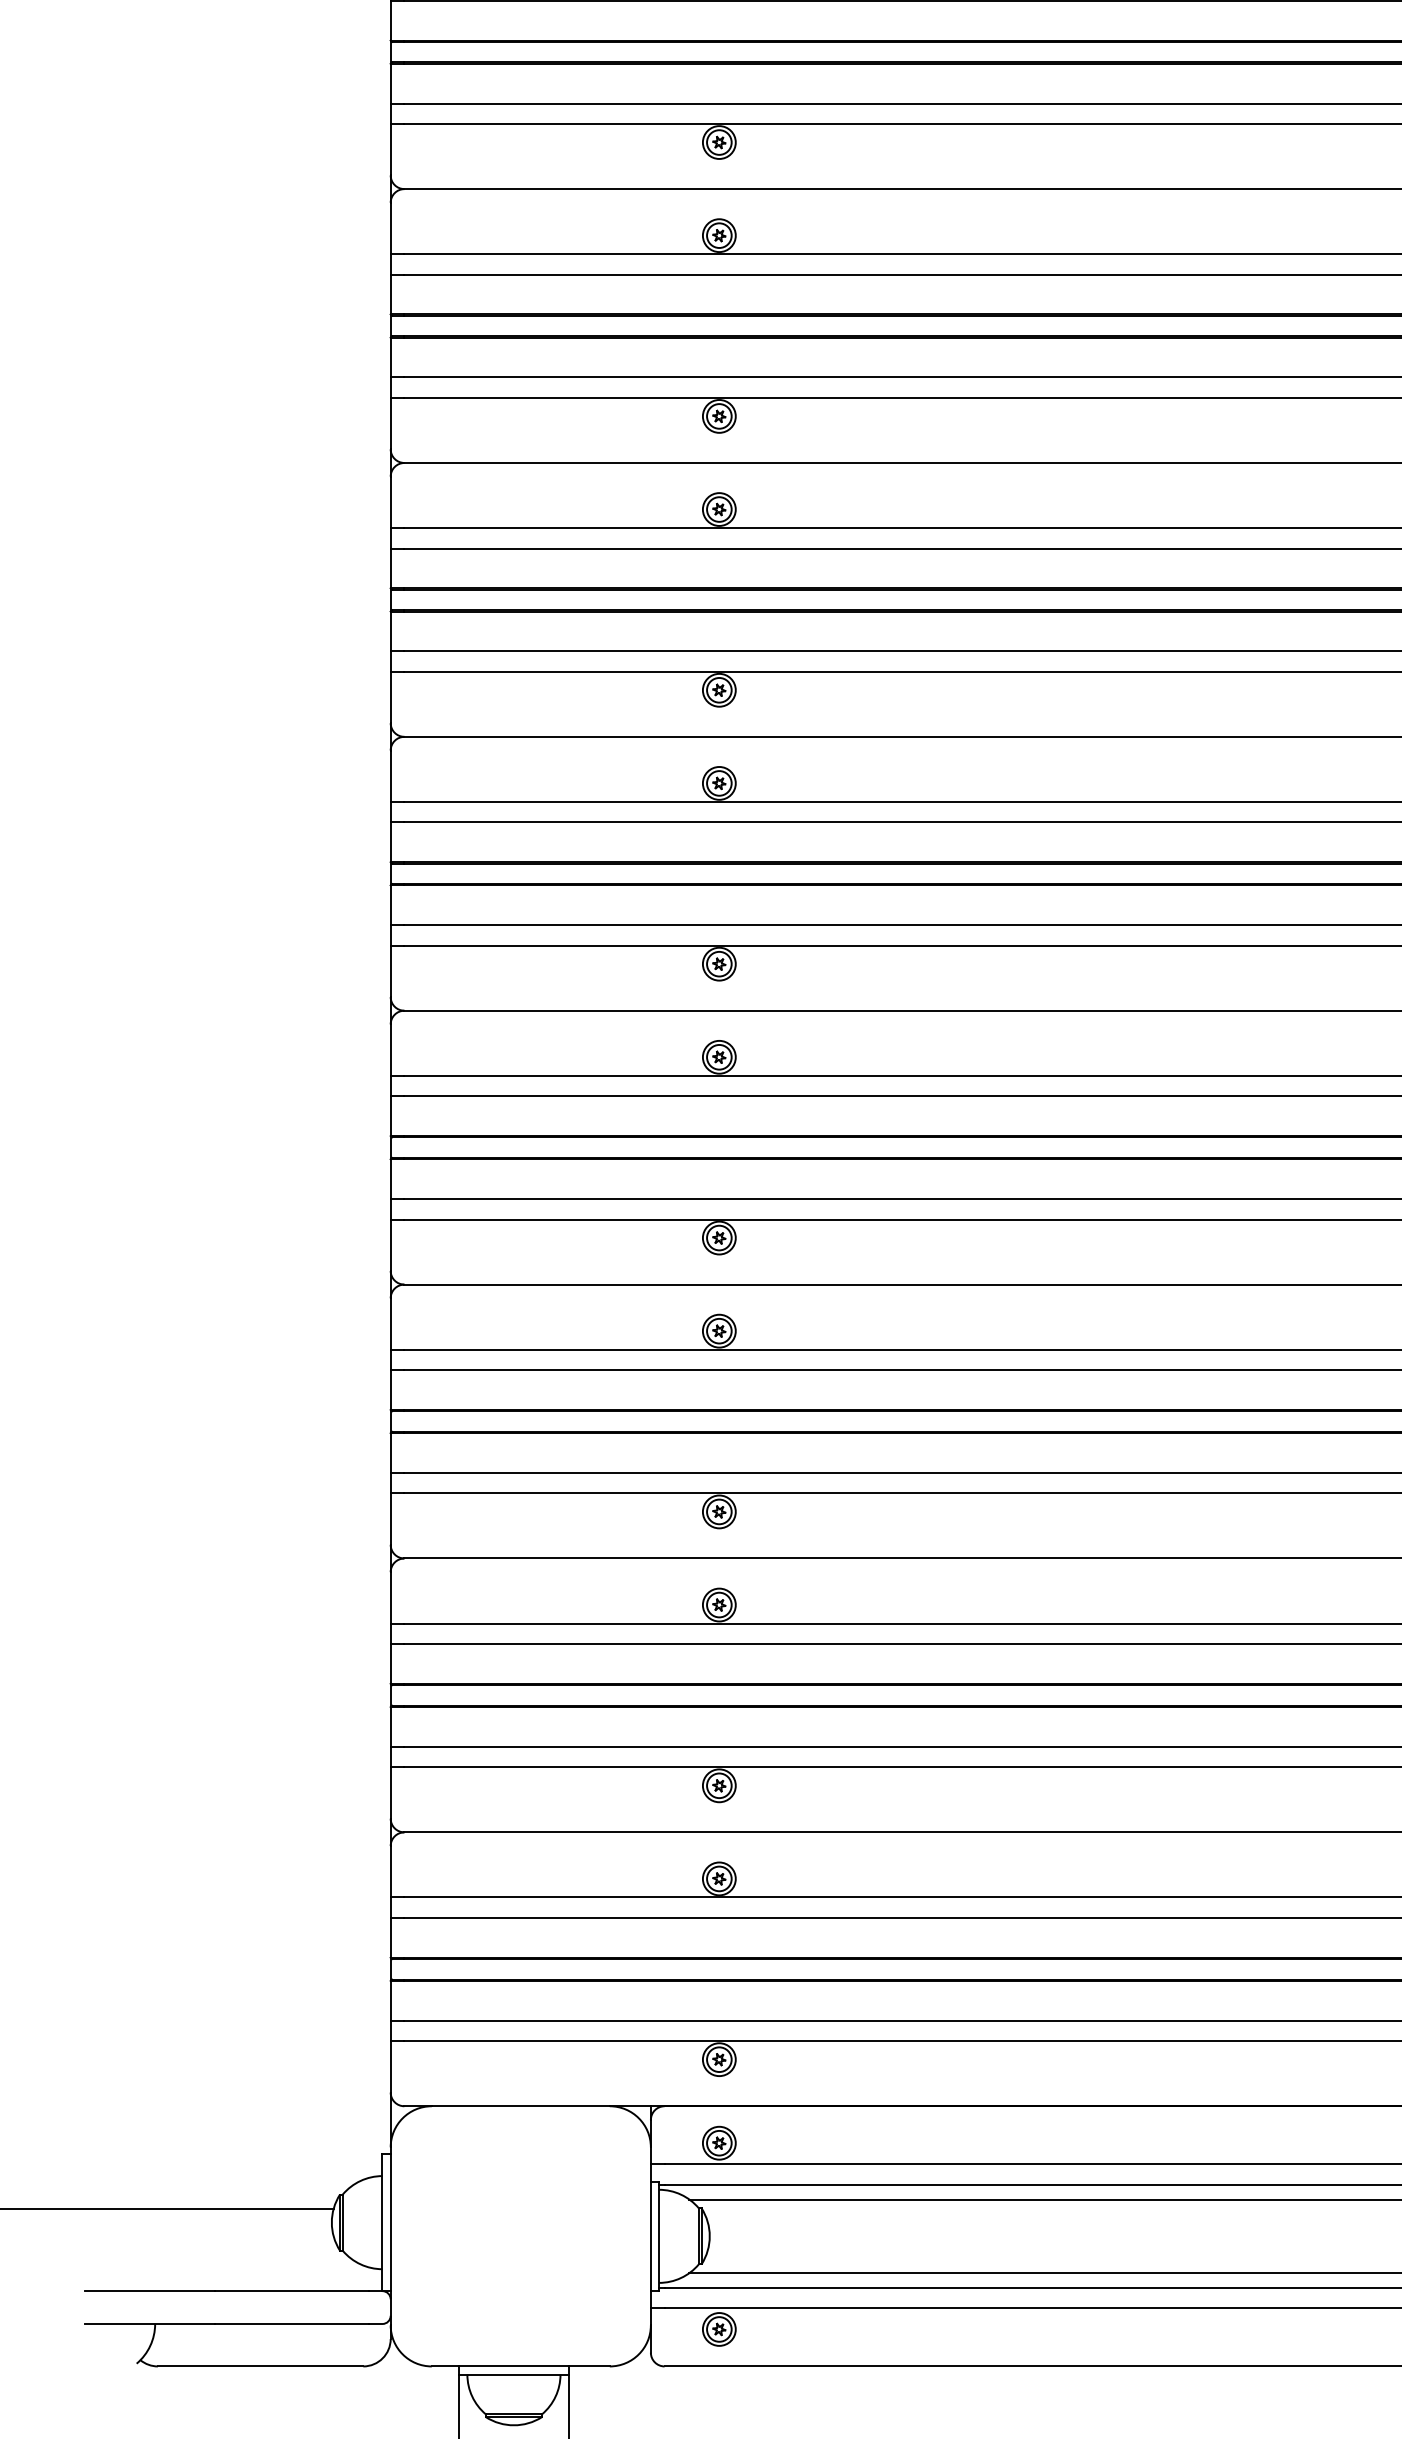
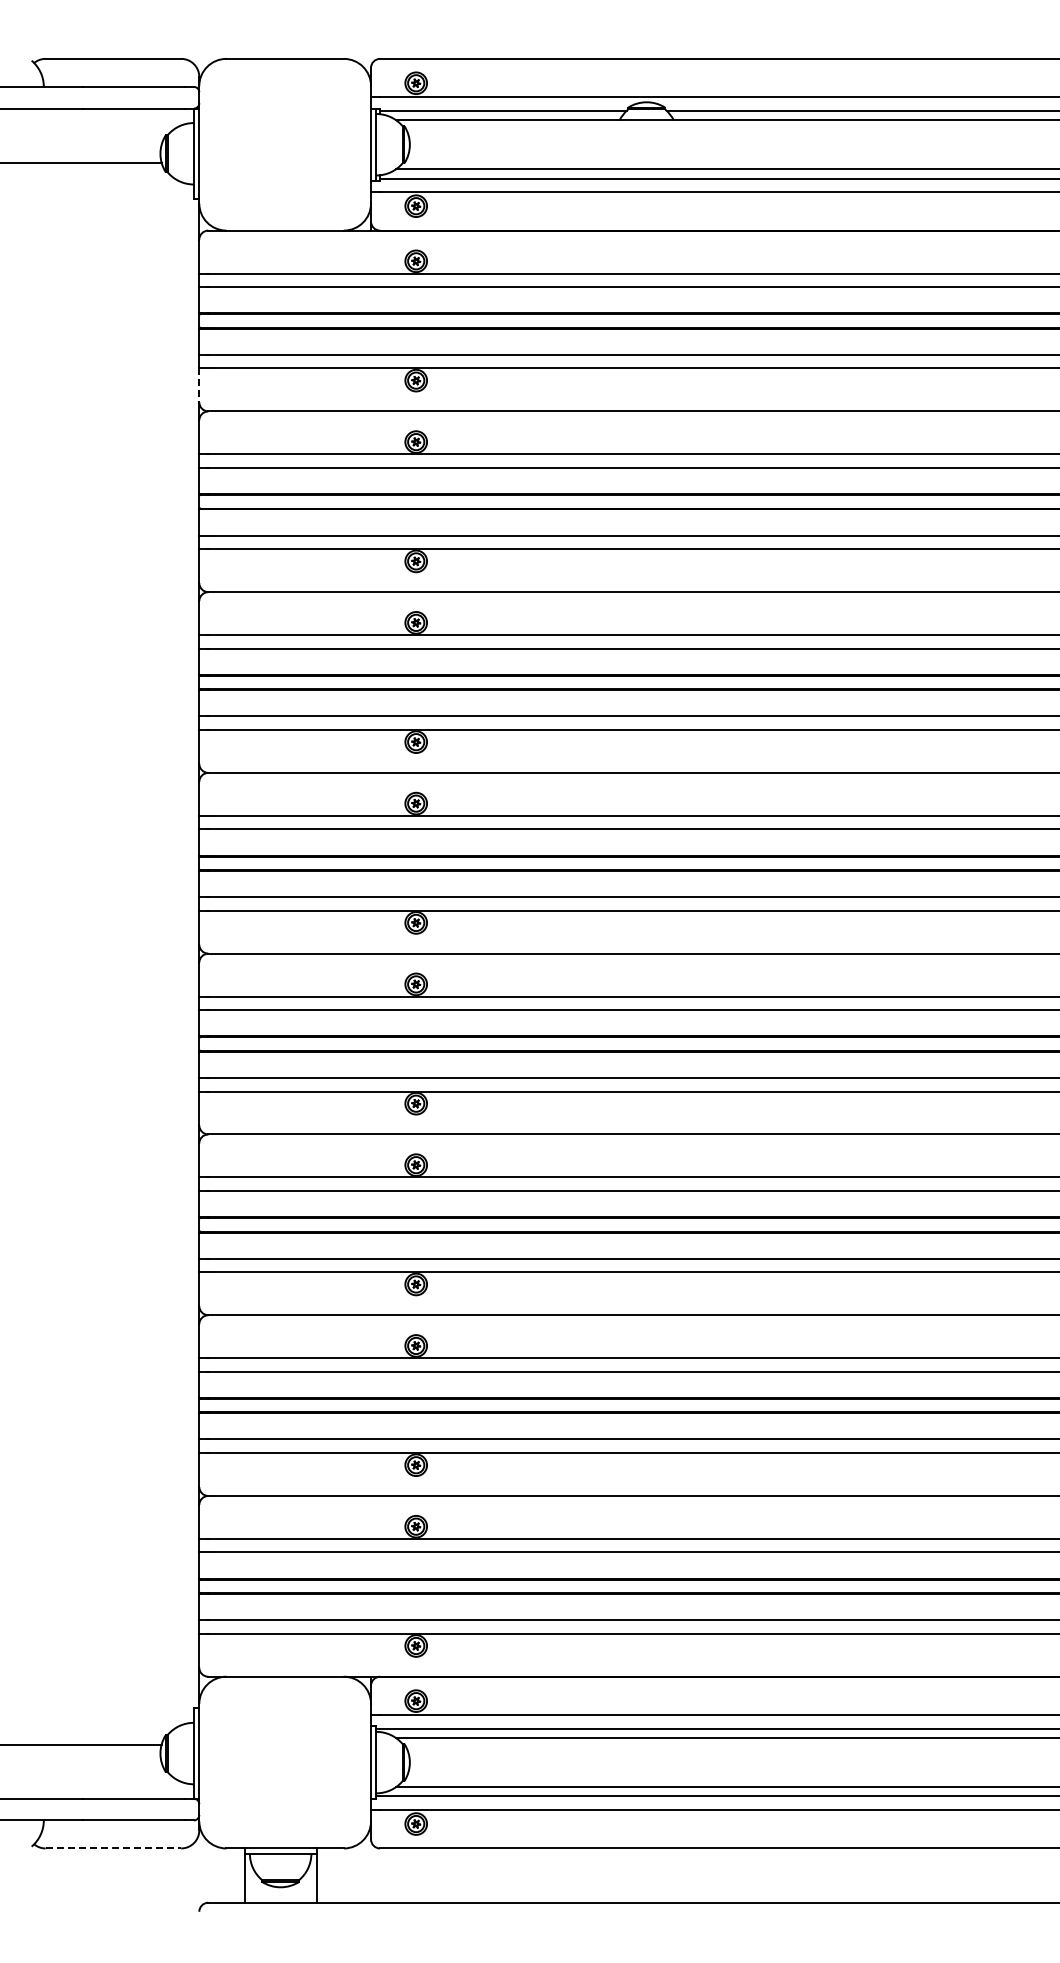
line: (390, 149) -> (199, 385), solid -> dashed
line: (260, 2366) -> (113, 1848), solid -> dashed

